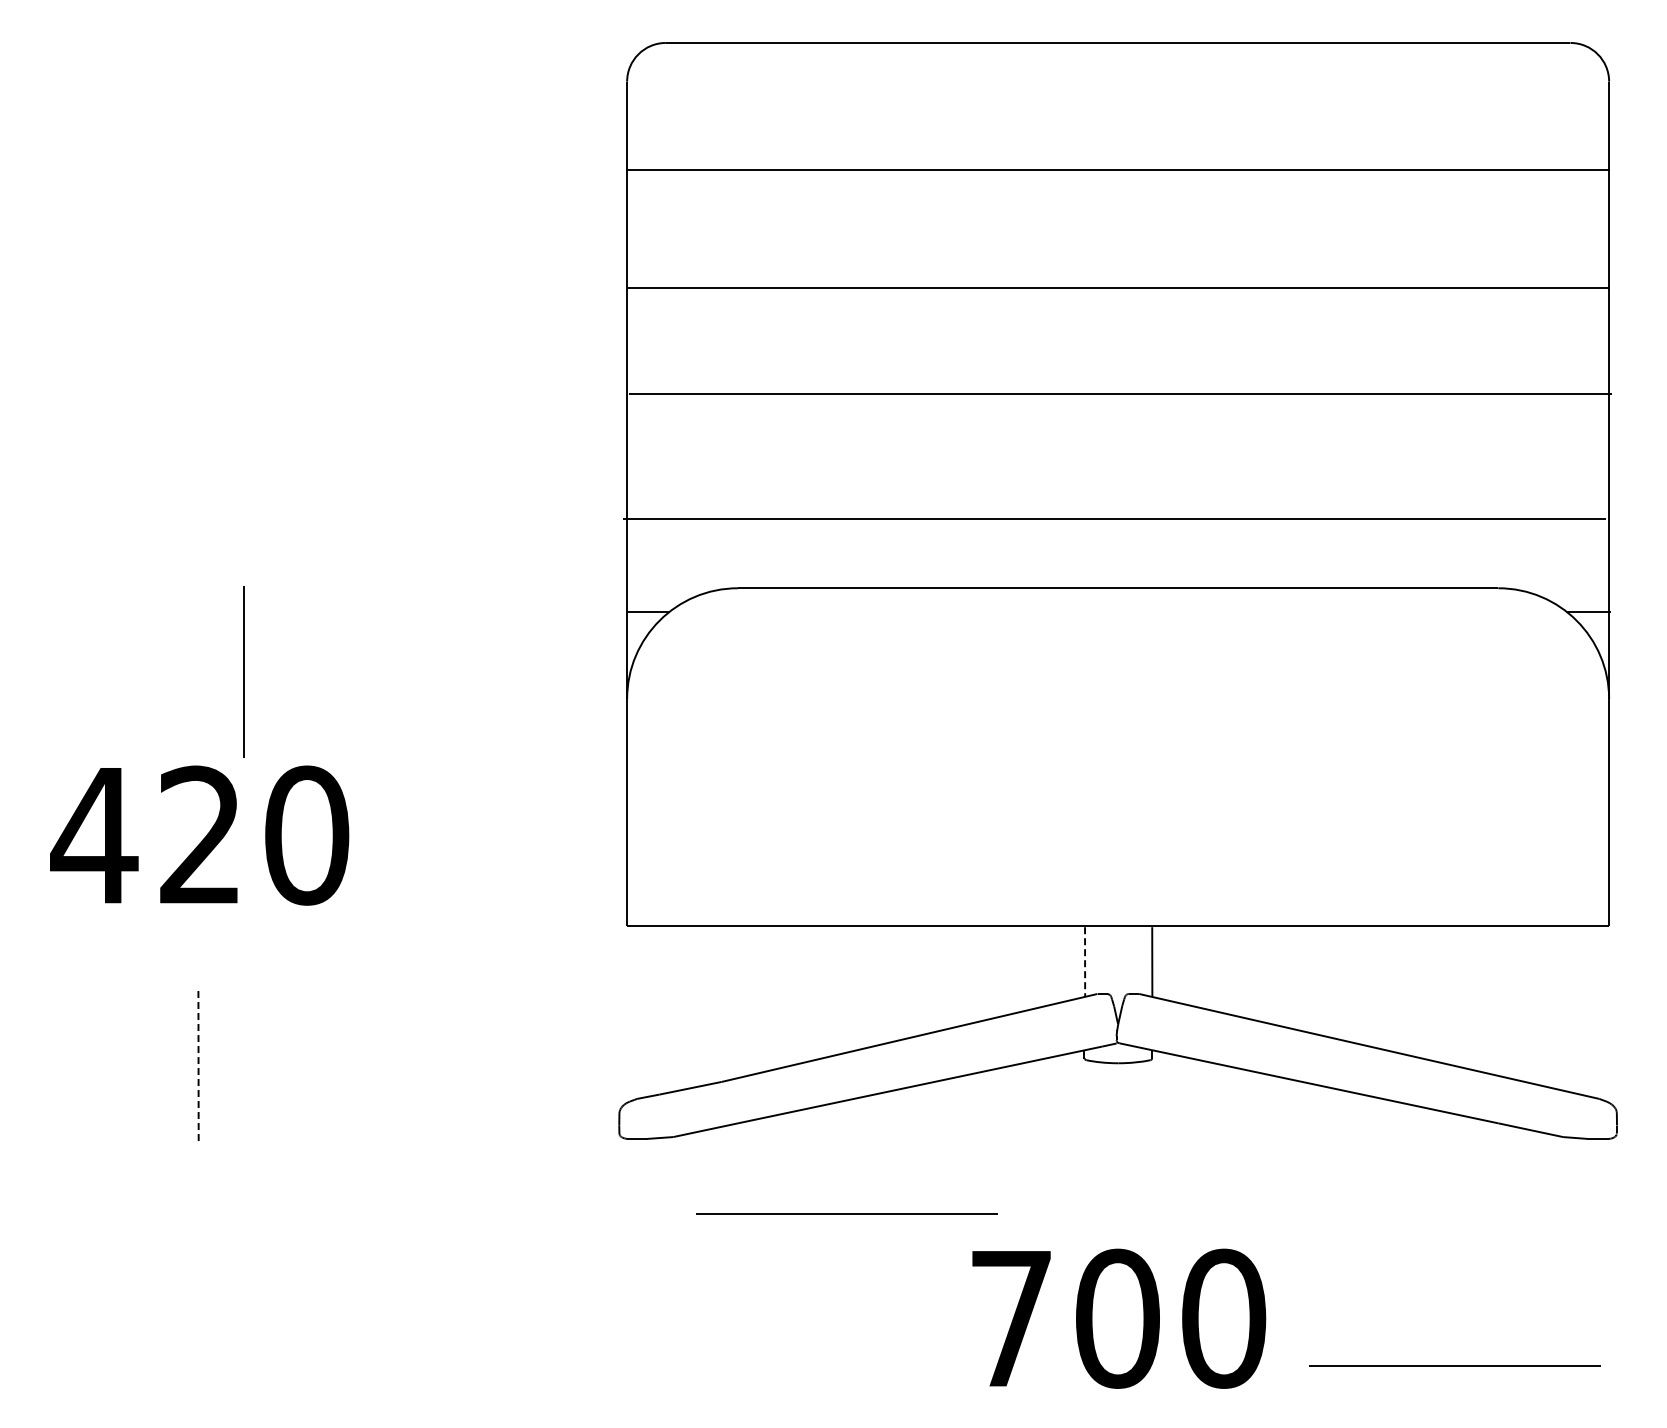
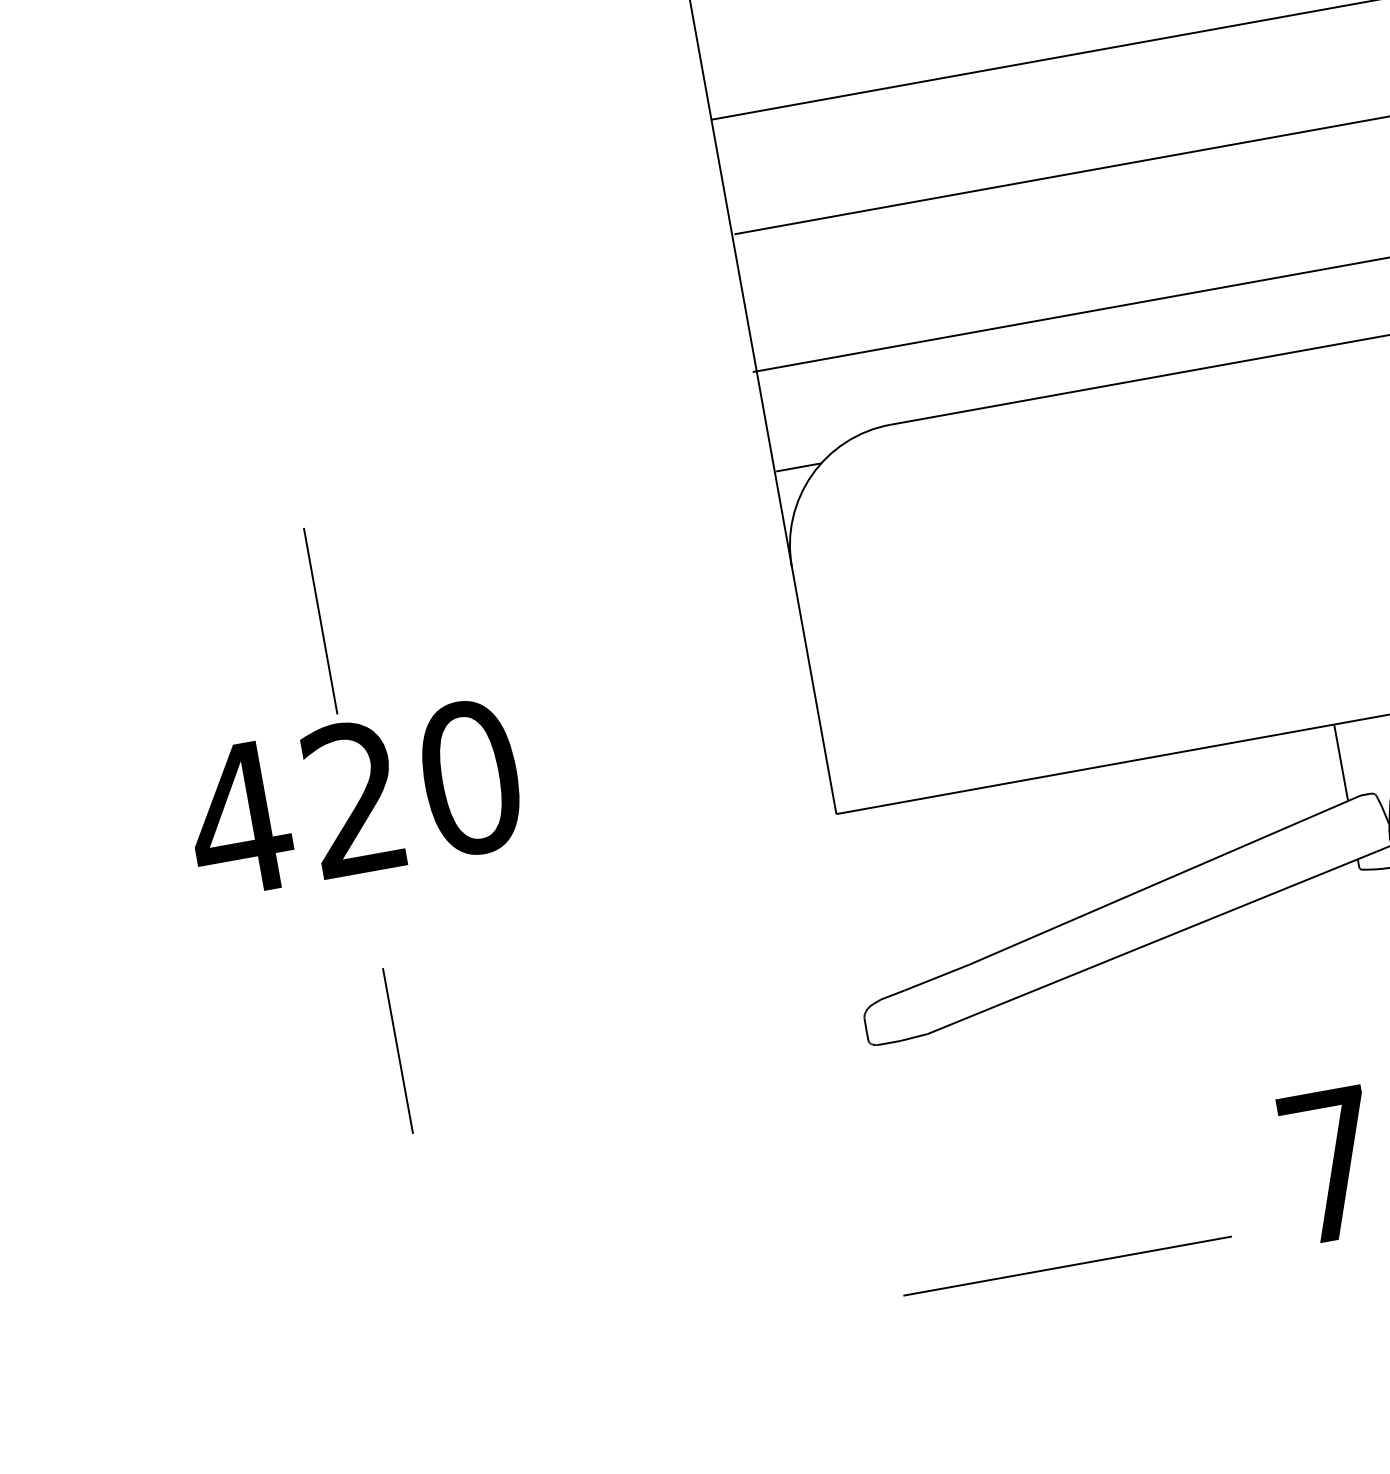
line: (243, 671) -> (320, 620), moved
line: (1085, 962) -> (1341, 763), dashed -> solid
line: (198, 1067) -> (397, 1051), dashed -> solid
line: (846, 1213) -> (1067, 1265), moved

